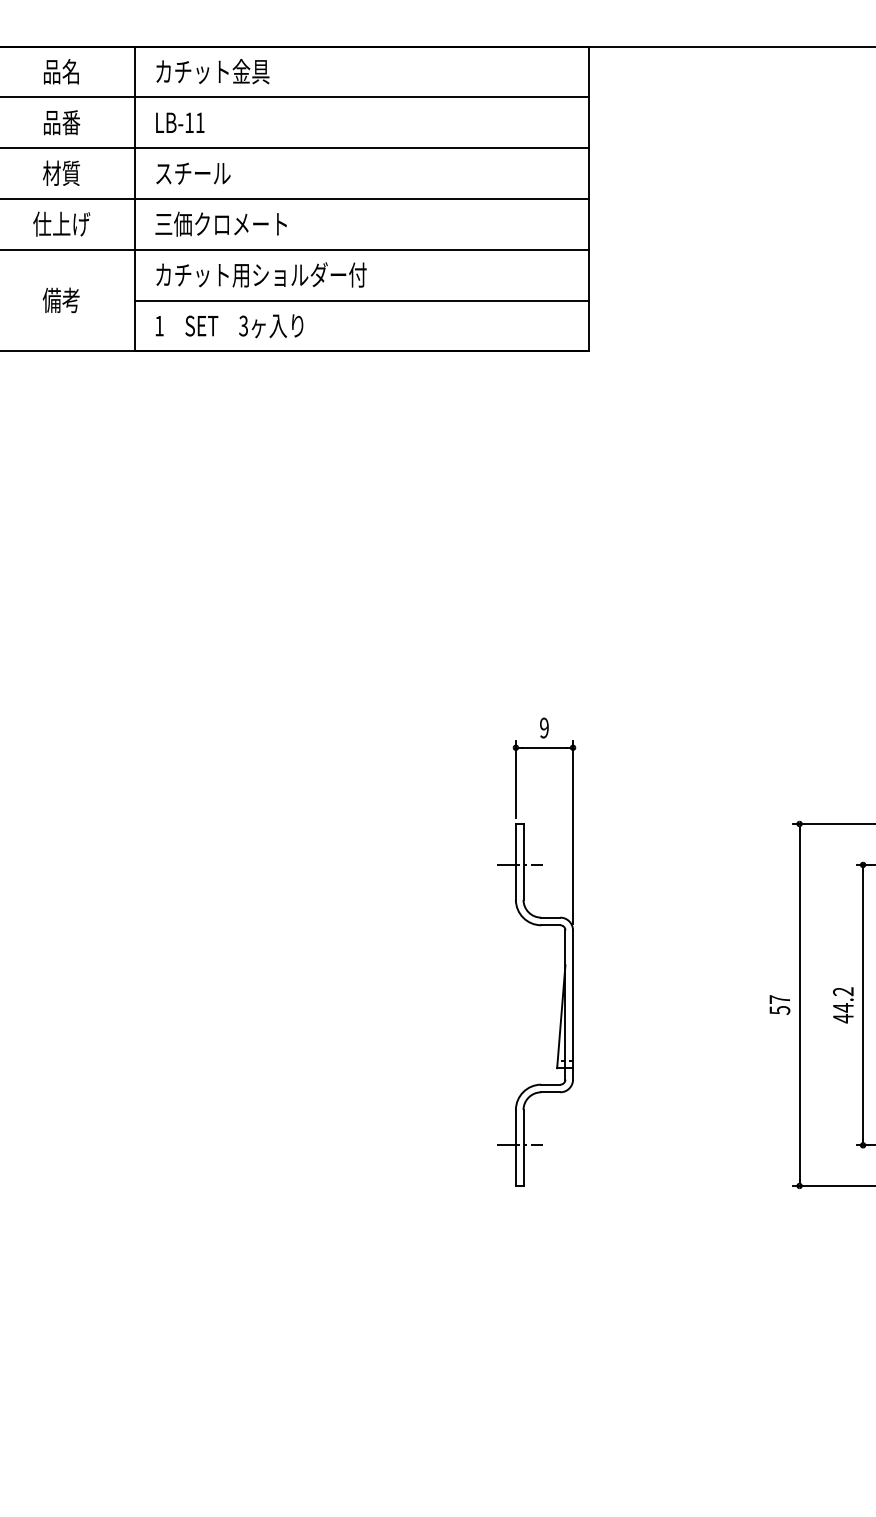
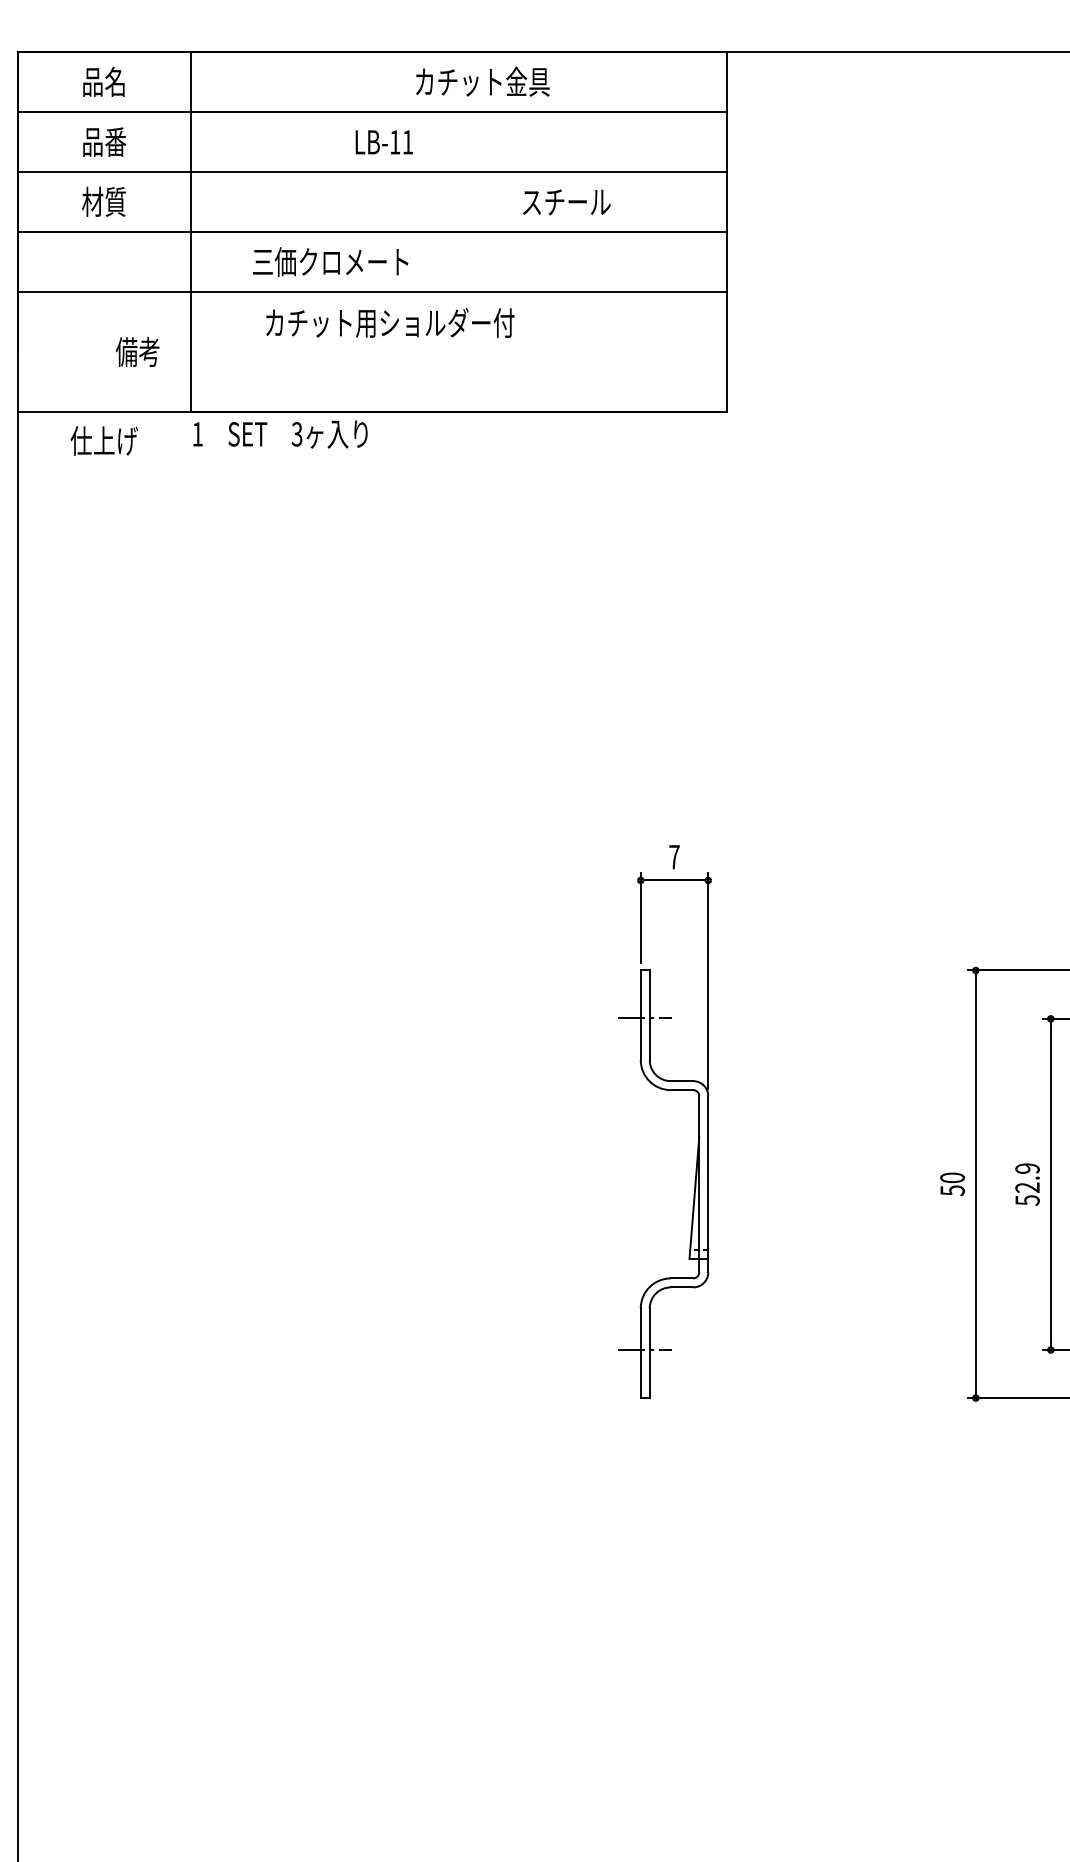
text: (212, 71) -> (482, 81), moved
text: (179, 123) -> (383, 142), moved
text: (193, 173) -> (566, 202), moved
text: (61, 223) -> (103, 440), moved
text: (221, 223) -> (330, 261), moved
text: (261, 274) -> (390, 322), moved
text: (61, 299) -> (137, 351), moved
line: (361, 300) -> (458, 352), removed
text: (229, 326) -> (280, 434), moved
text: (544, 727) -> (674, 856), 9 -> 7
text: (779, 999) -> (952, 1177), 57 -> 50
text: (843, 1005) -> (1027, 1184), 44.2 -> 52.9

